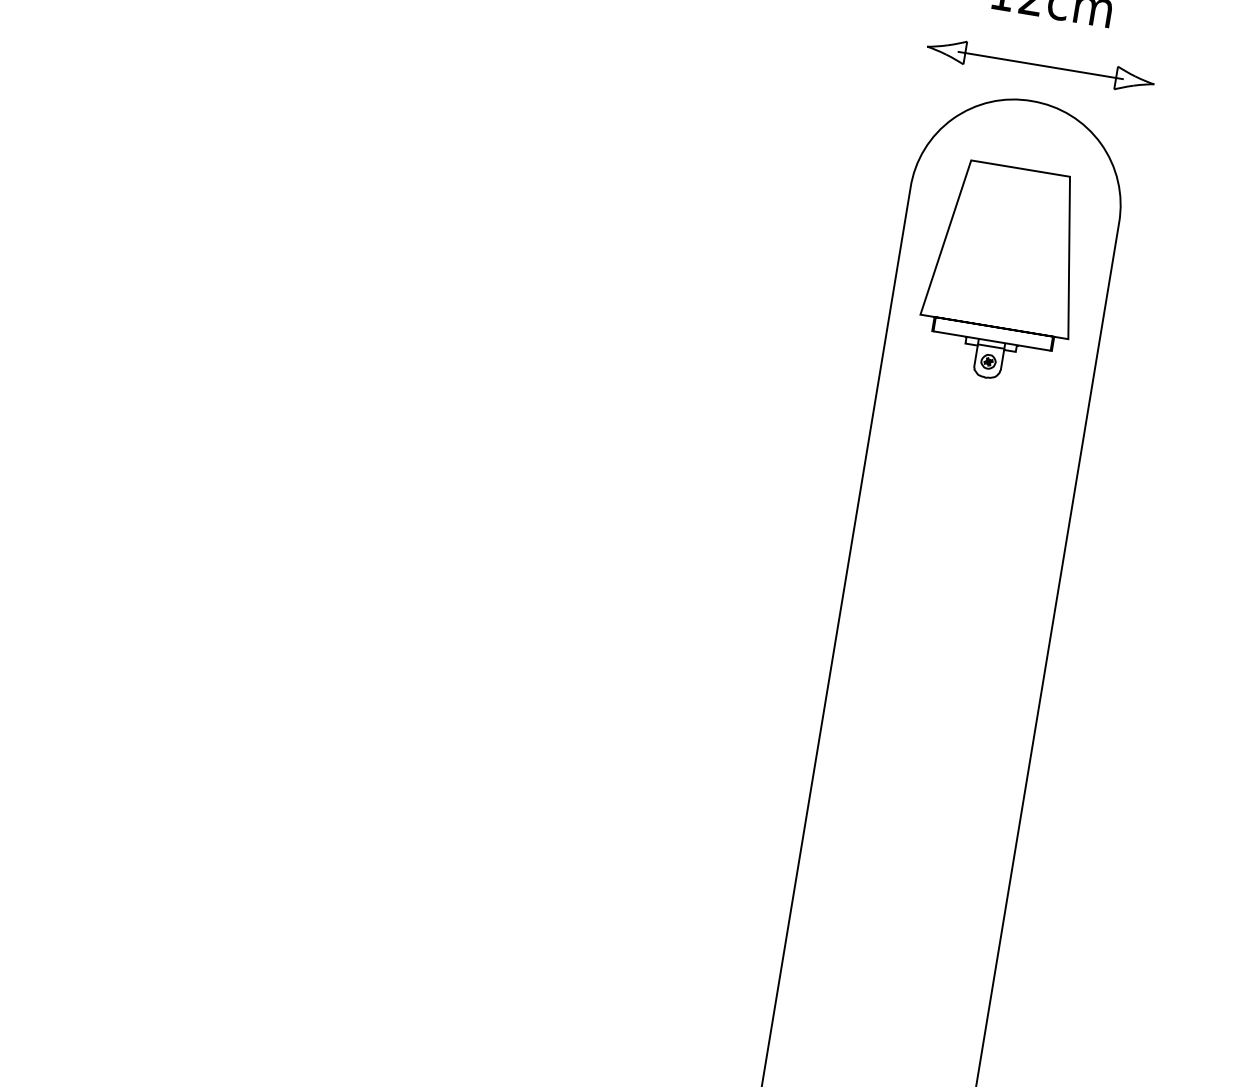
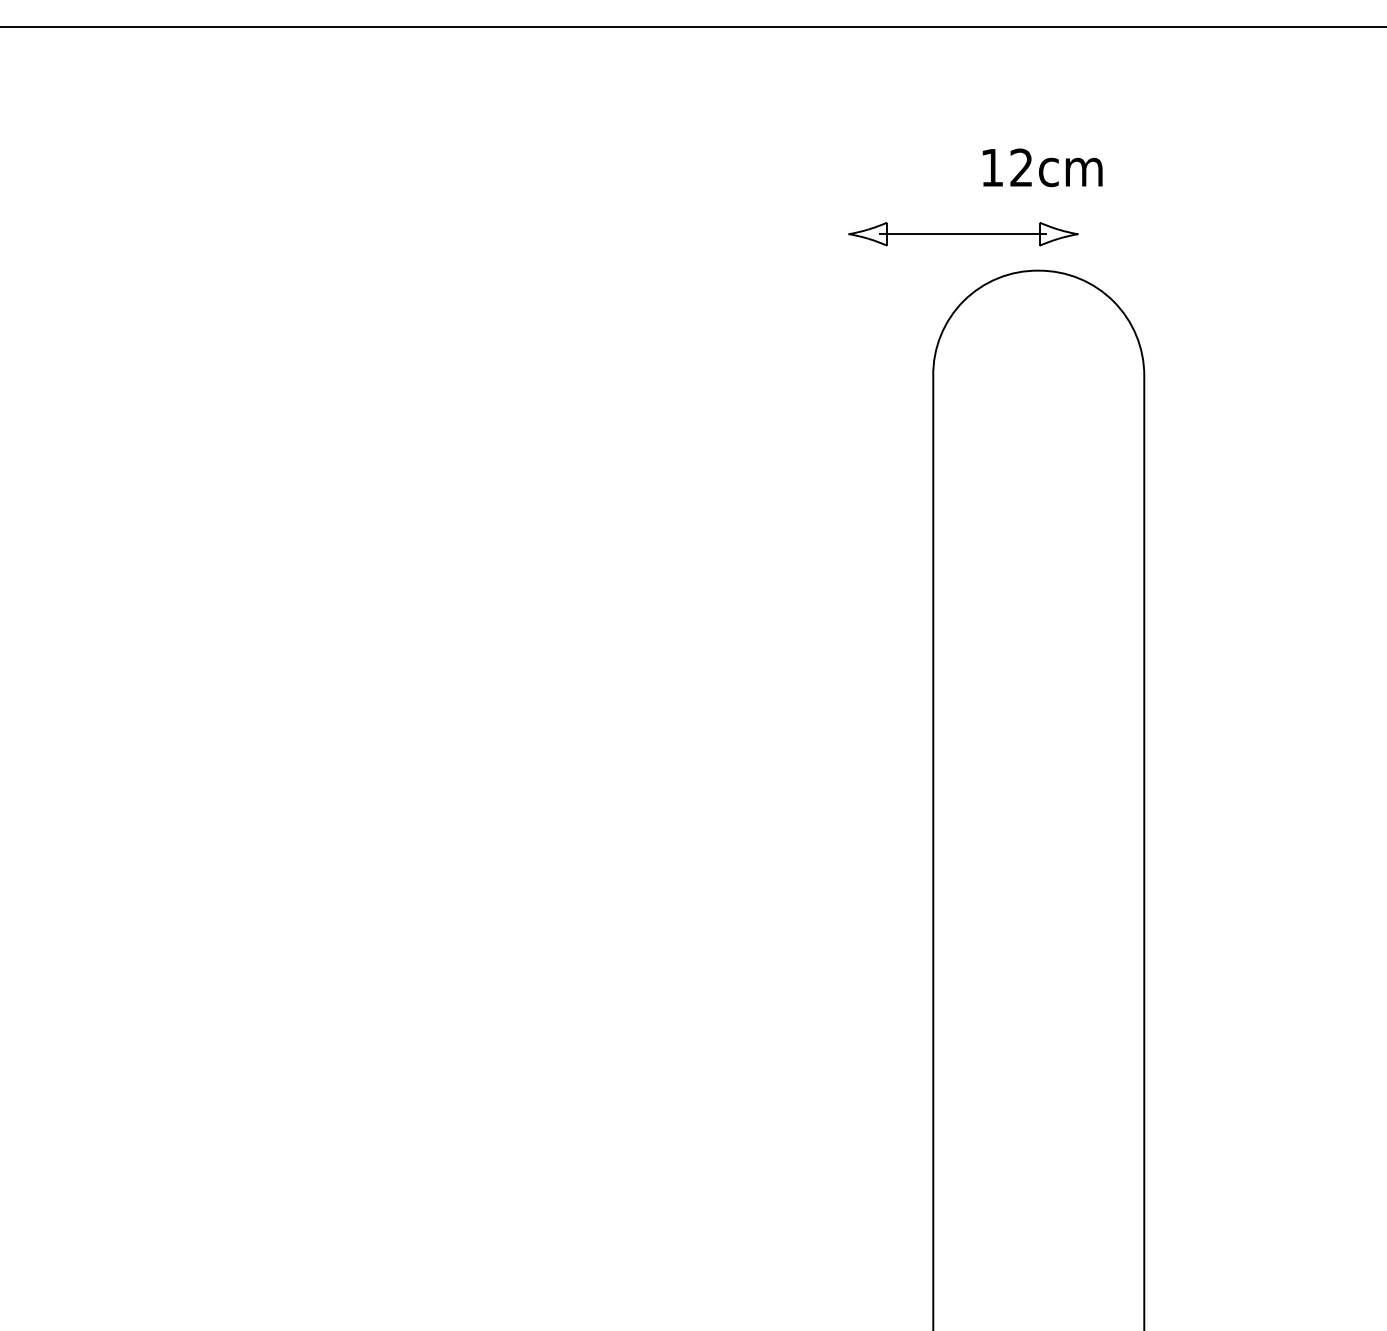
part: (1040, 65) -> (963, 234), moved
part: (1003, 272) -> (1038, 444), removed

